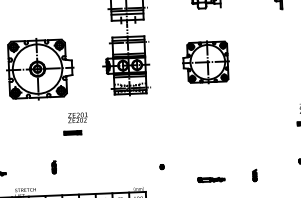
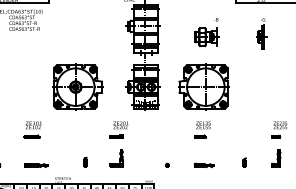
part: (205, 61) -> (203, 86), size x1.43
part: (206, 118) -> (202, 129), added
part: (74, 123) -> (118, 129), moved
part: (94, 160) -> (116, 158), added
part: (254, 175) -> (244, 162), moved
part: (210, 178) -> (203, 164), moved

